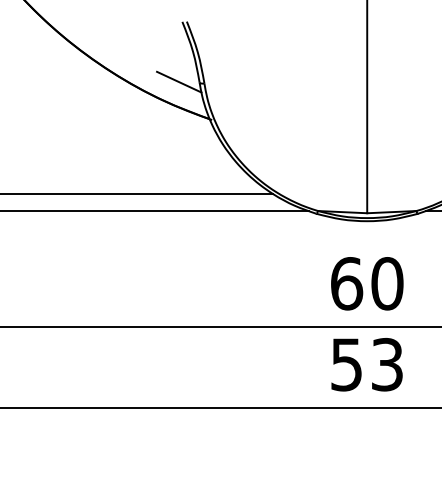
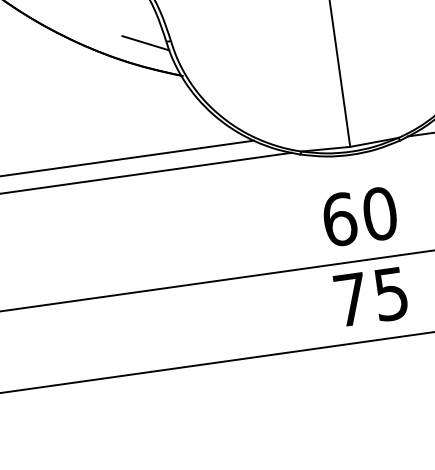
text: (366, 364) -> (370, 296), 53 -> 75

